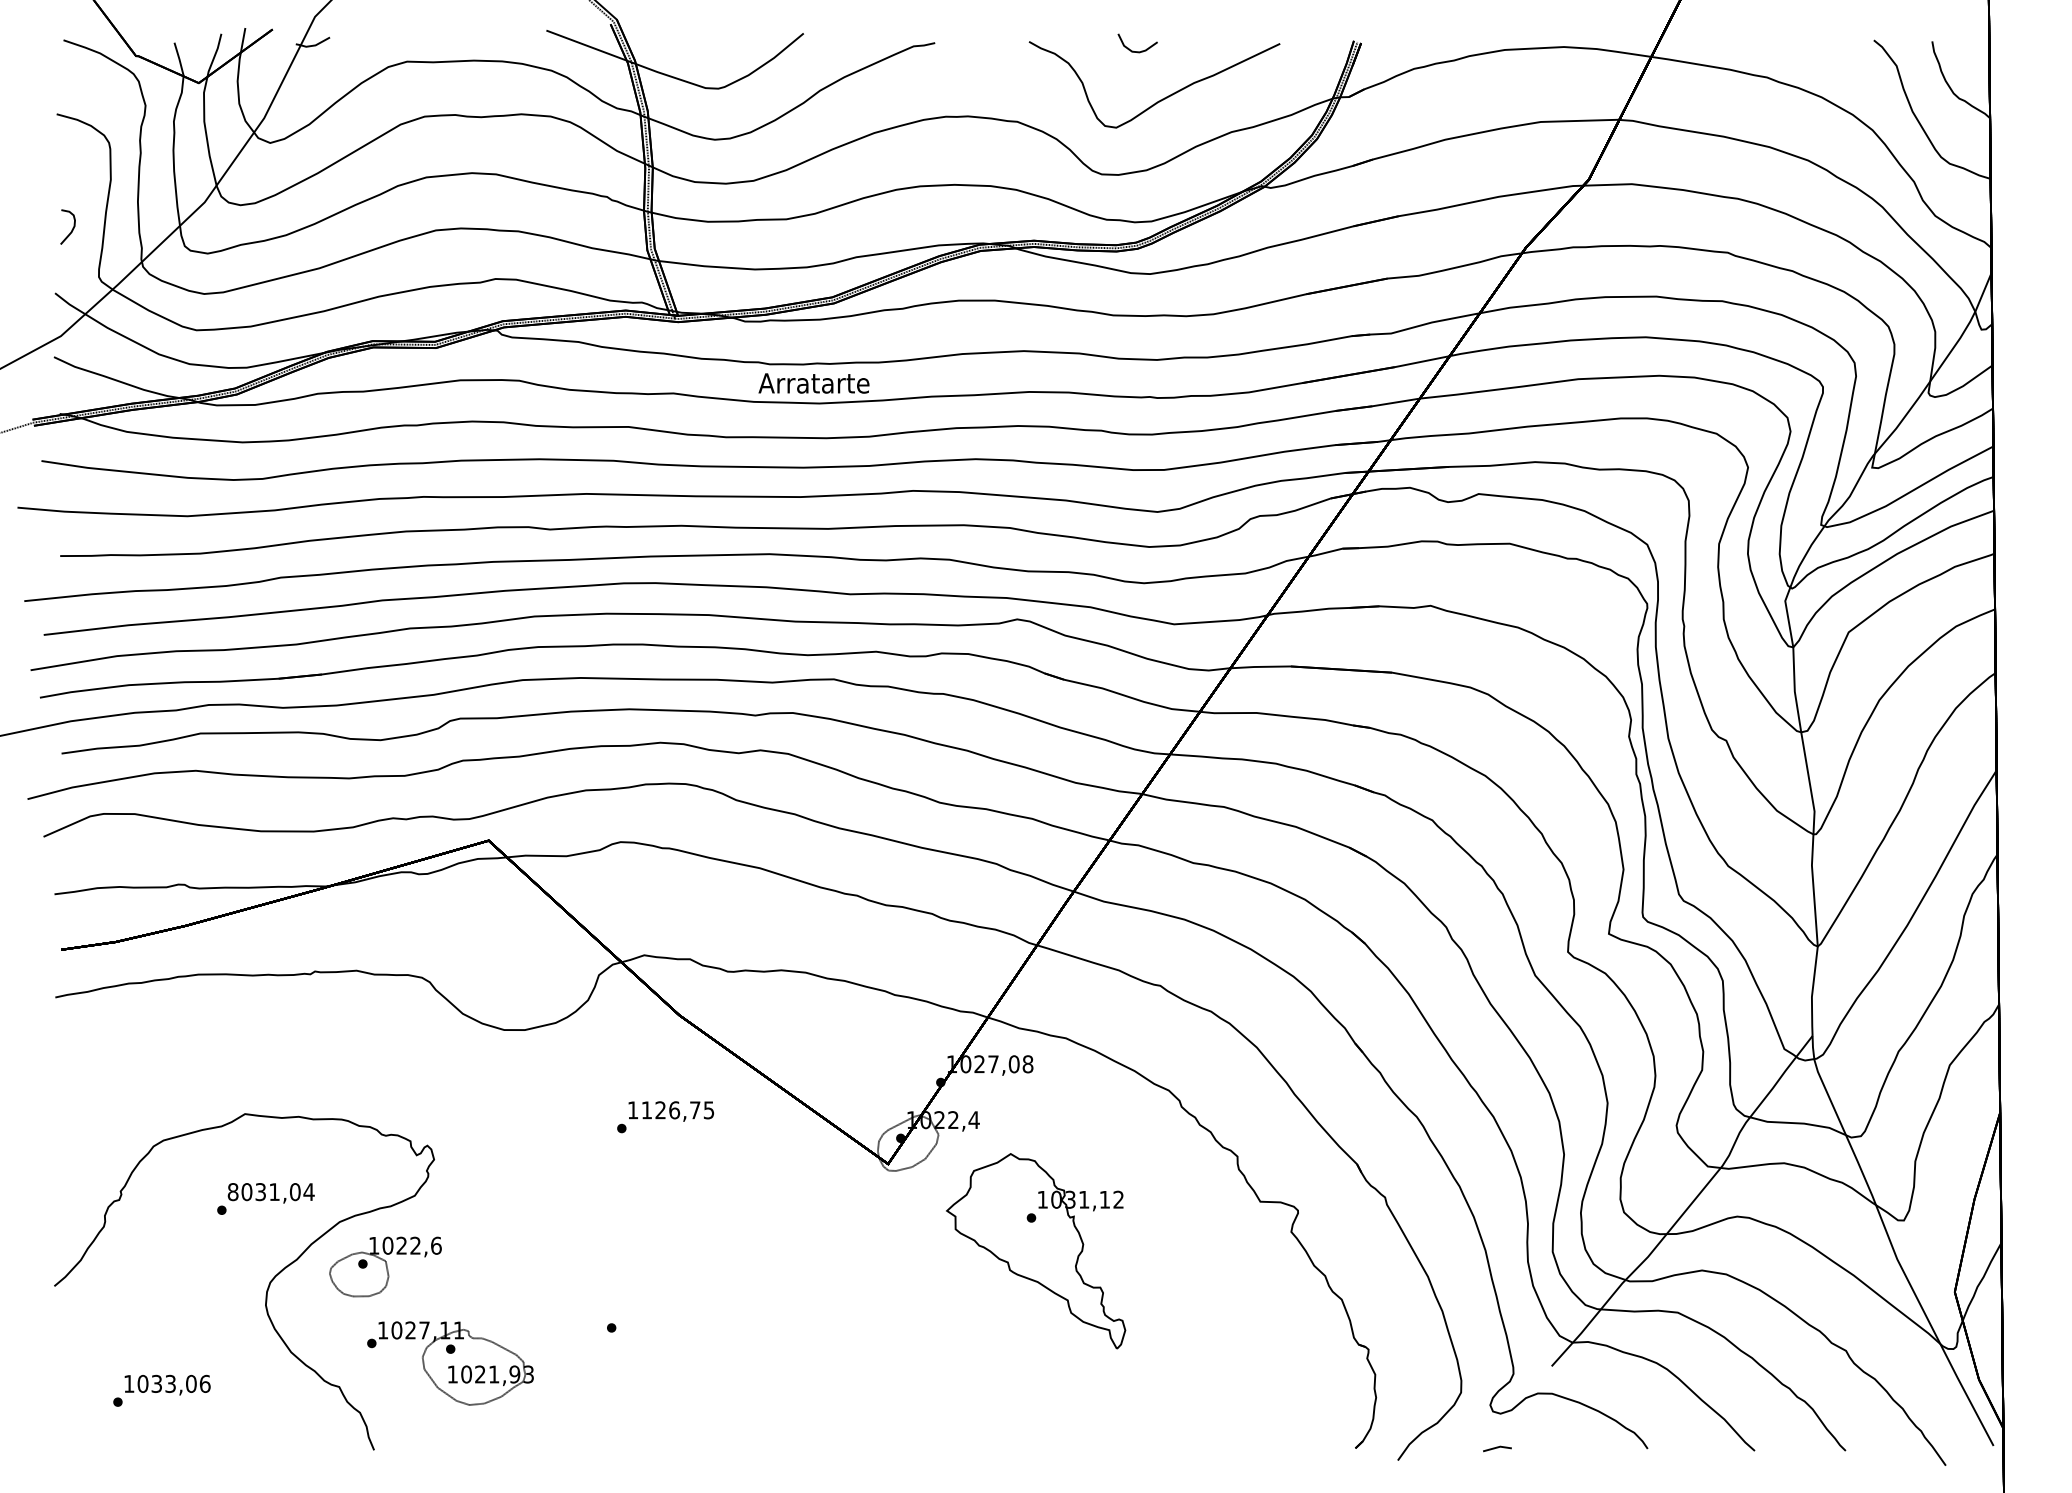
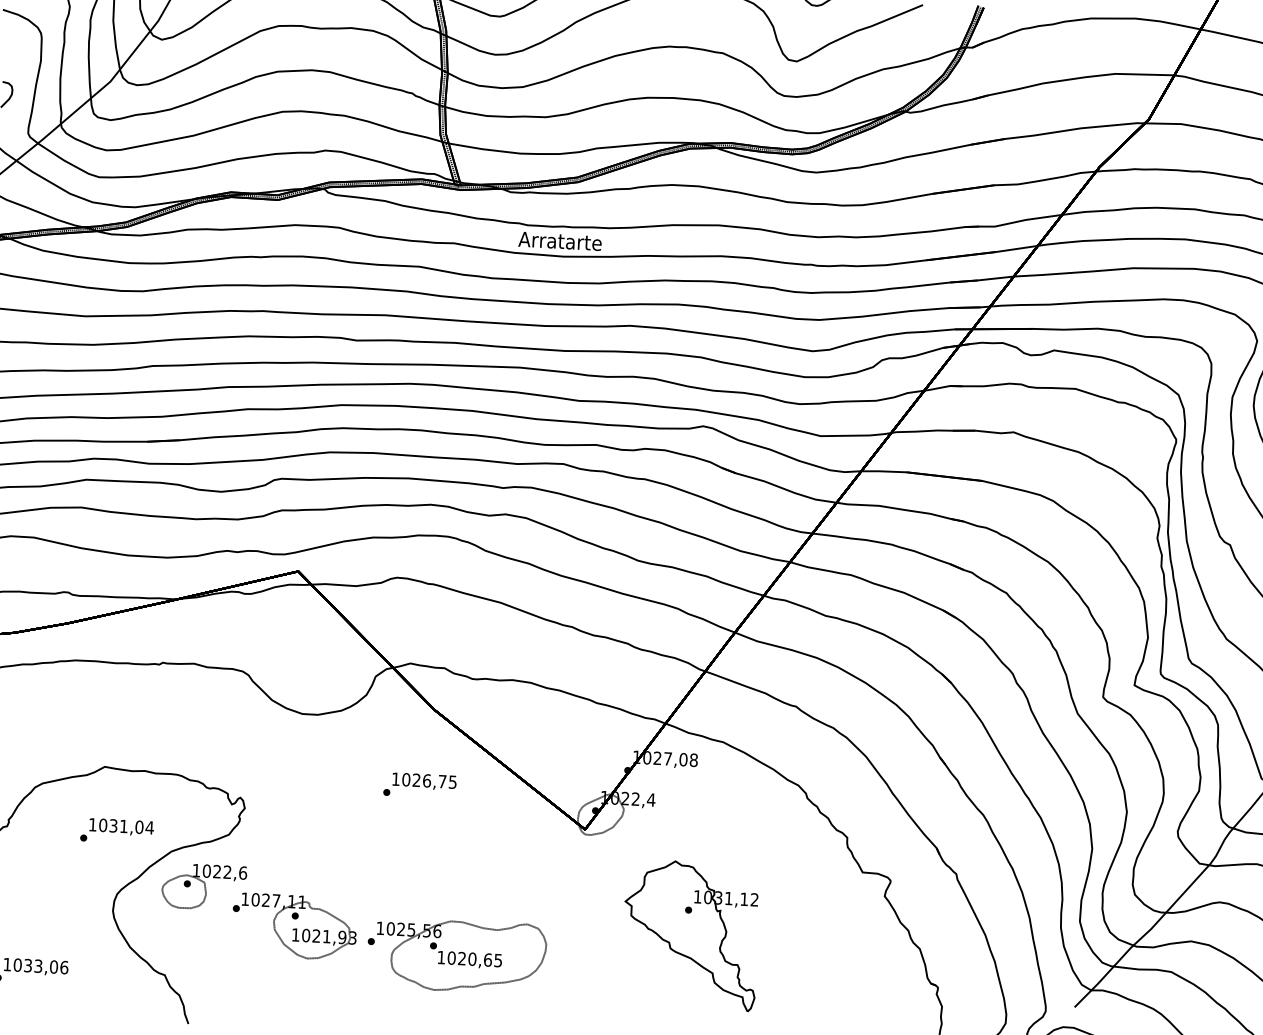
text: (646, 1110) -> (405, 779), 1126,75 -> 1026,75
text: (232, 1192) -> (92, 825), 8031,04 -> 1031,04
part: (1036, 1251) -> (691, 935), moved
part: (731, 1340) -> (460, 955), added
part: (450, 1363) -> (294, 926), moved

